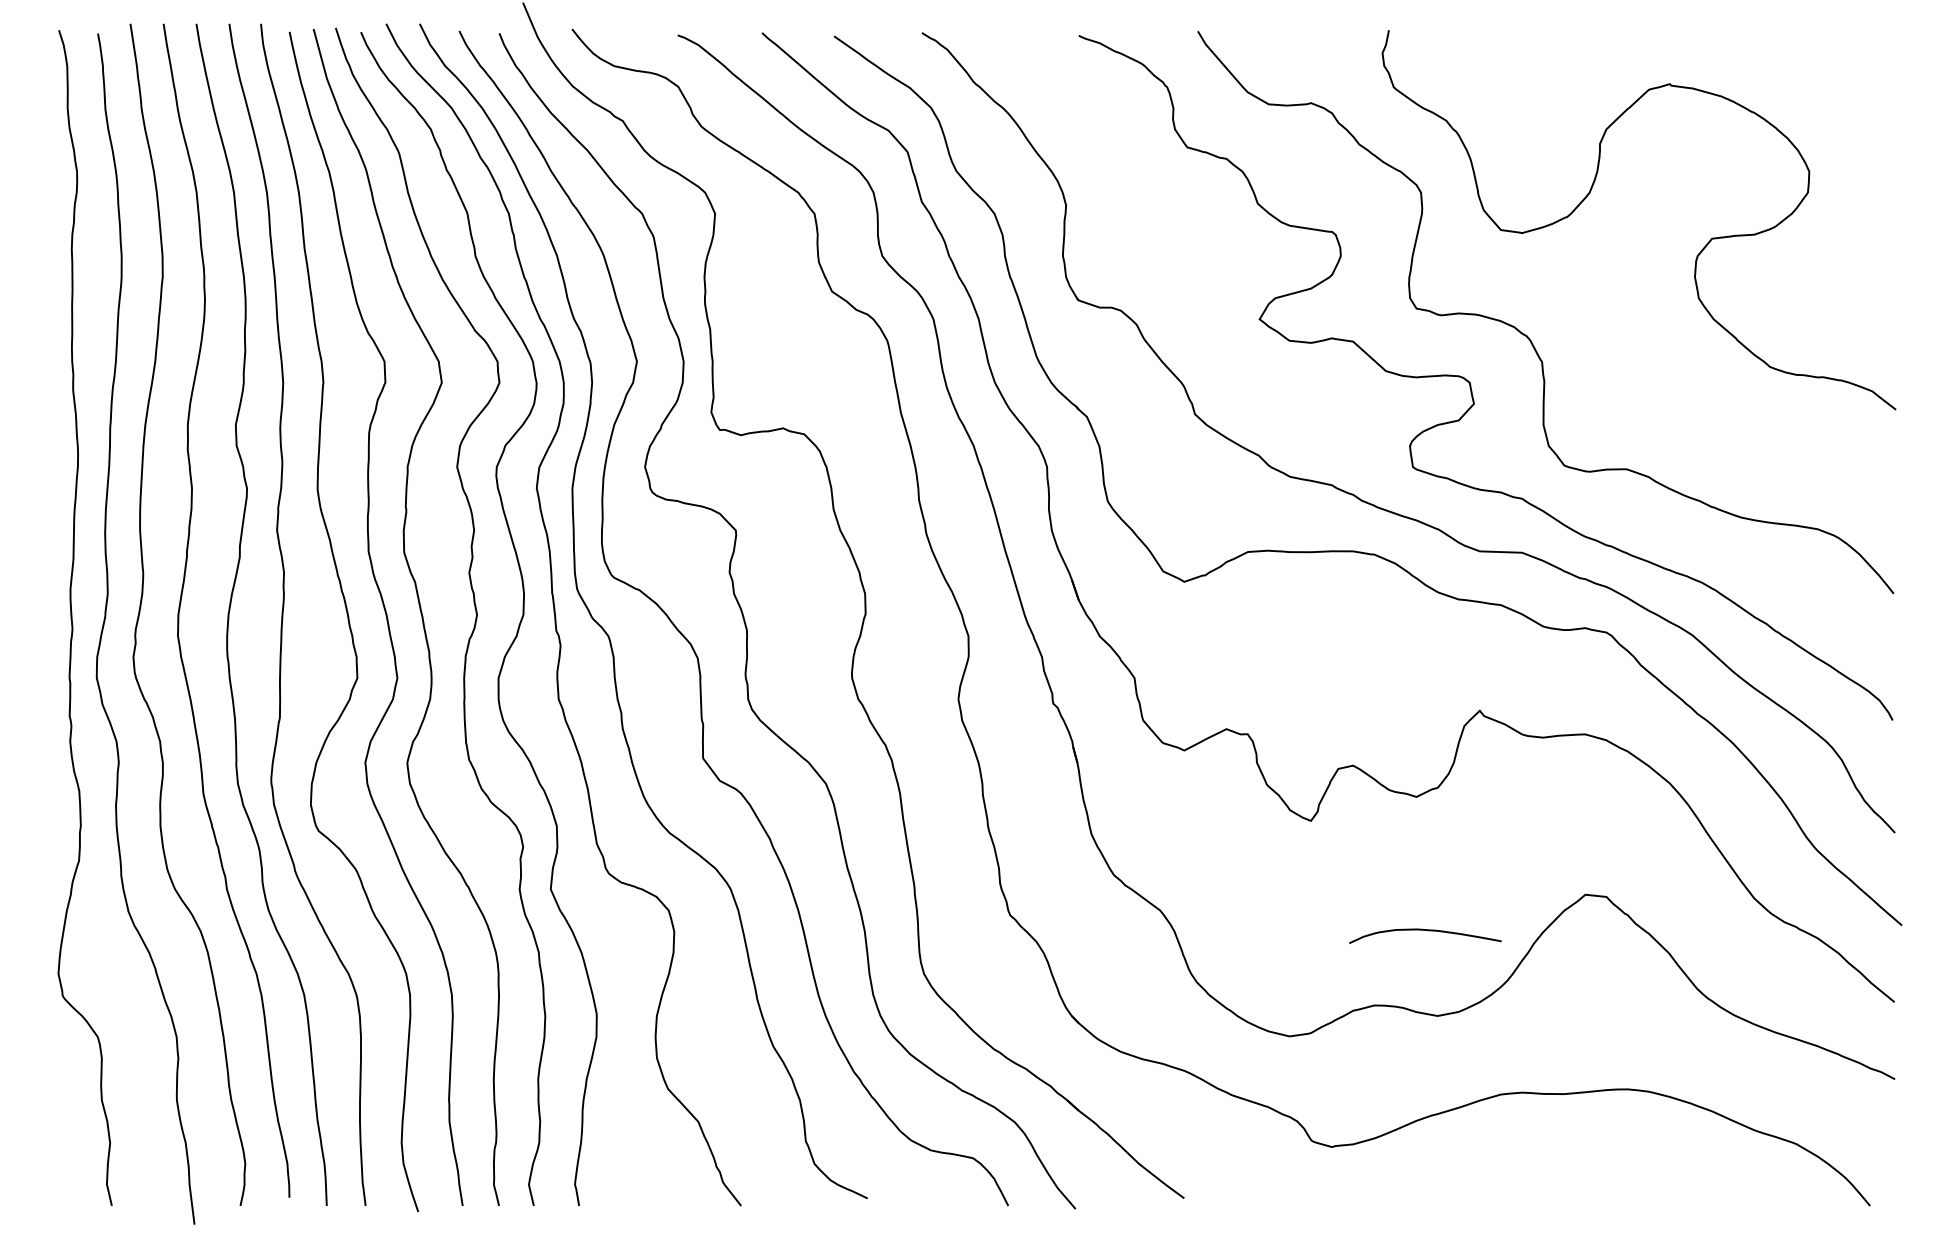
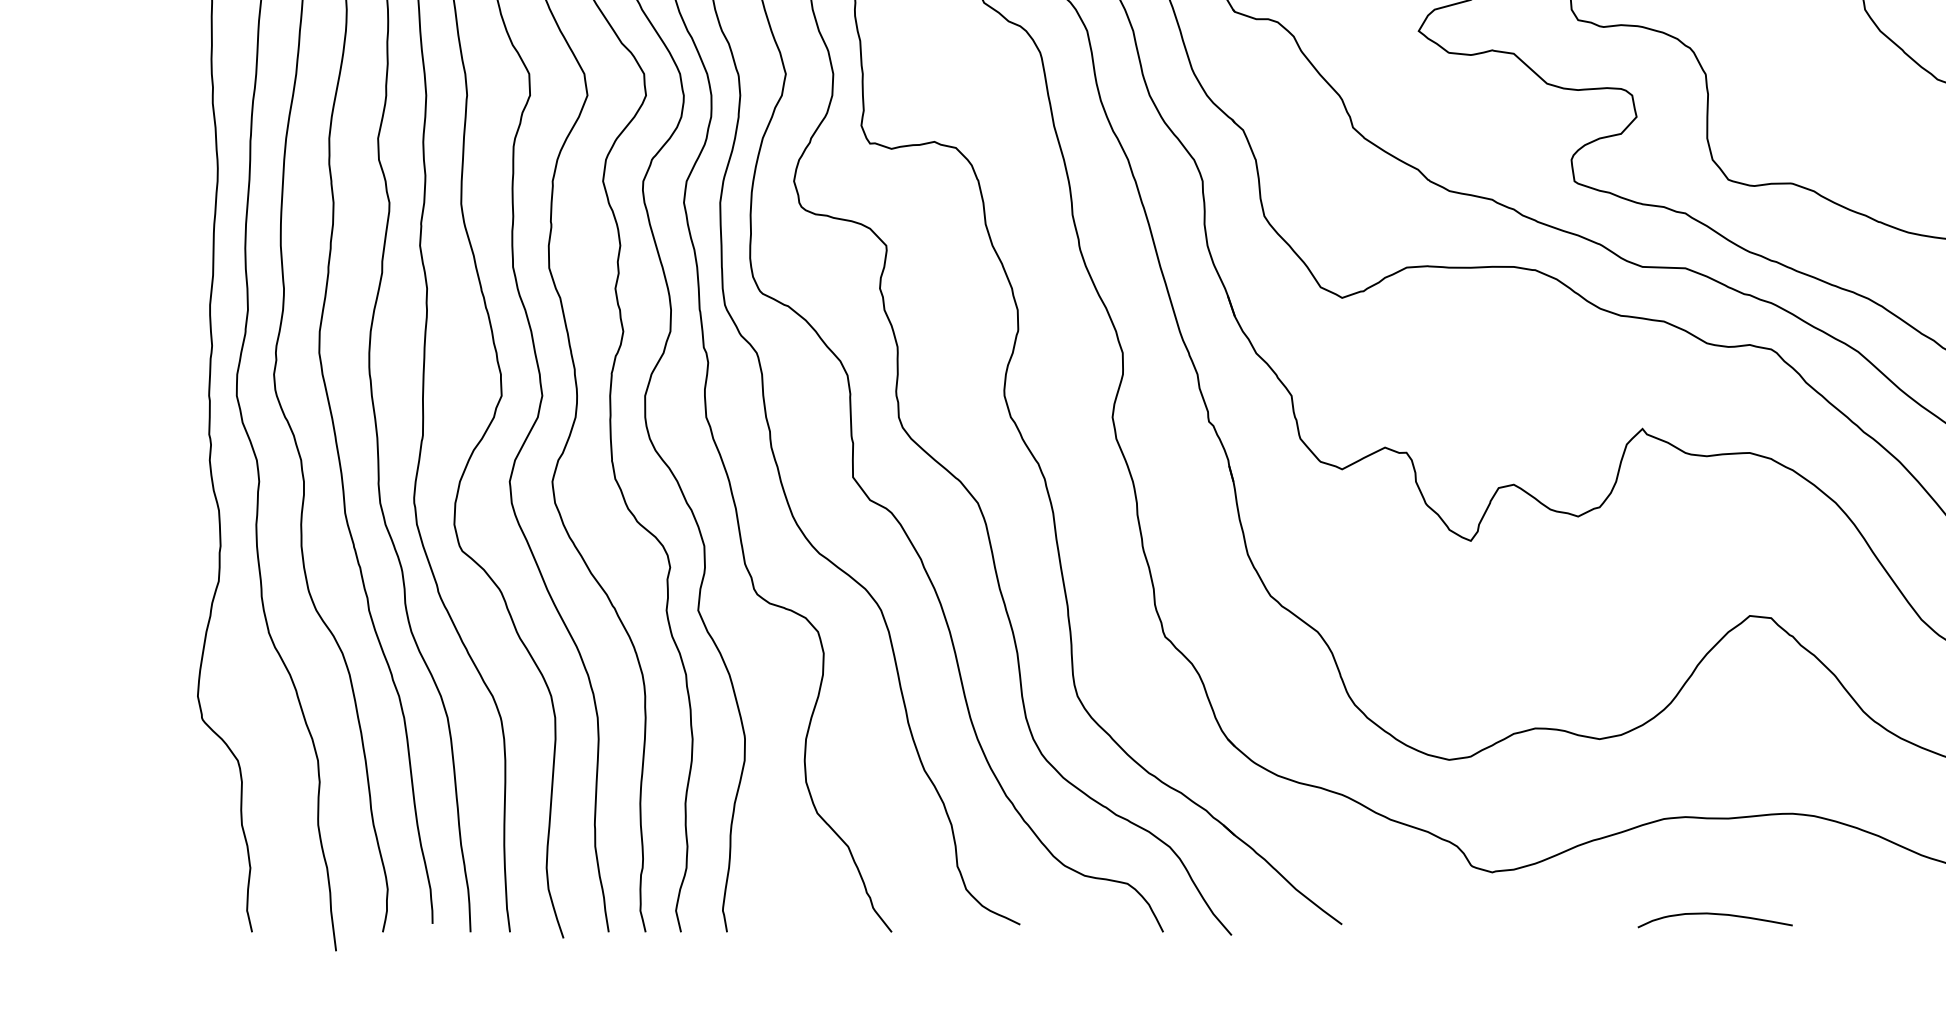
curve: (1427, 931) -> (1717, 915), moved

